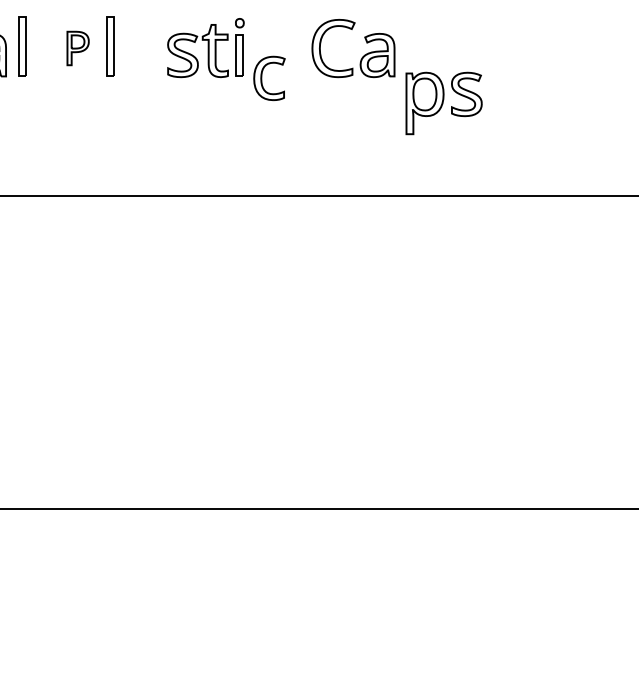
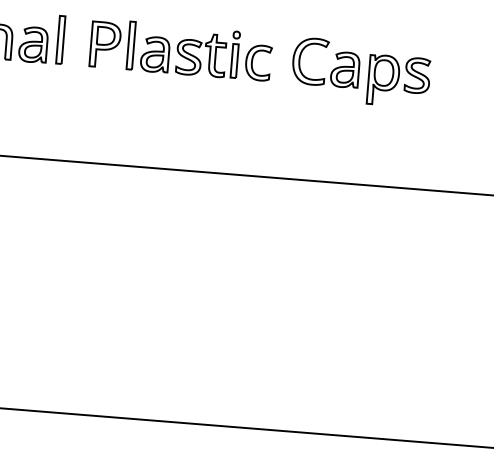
part: (77, 48) -> (104, 44), size x1.67
part: (140, 55) -> (154, 54), added
part: (262, 78) -> (252, 62), moved
part: (443, 103) -> (398, 81), moved

